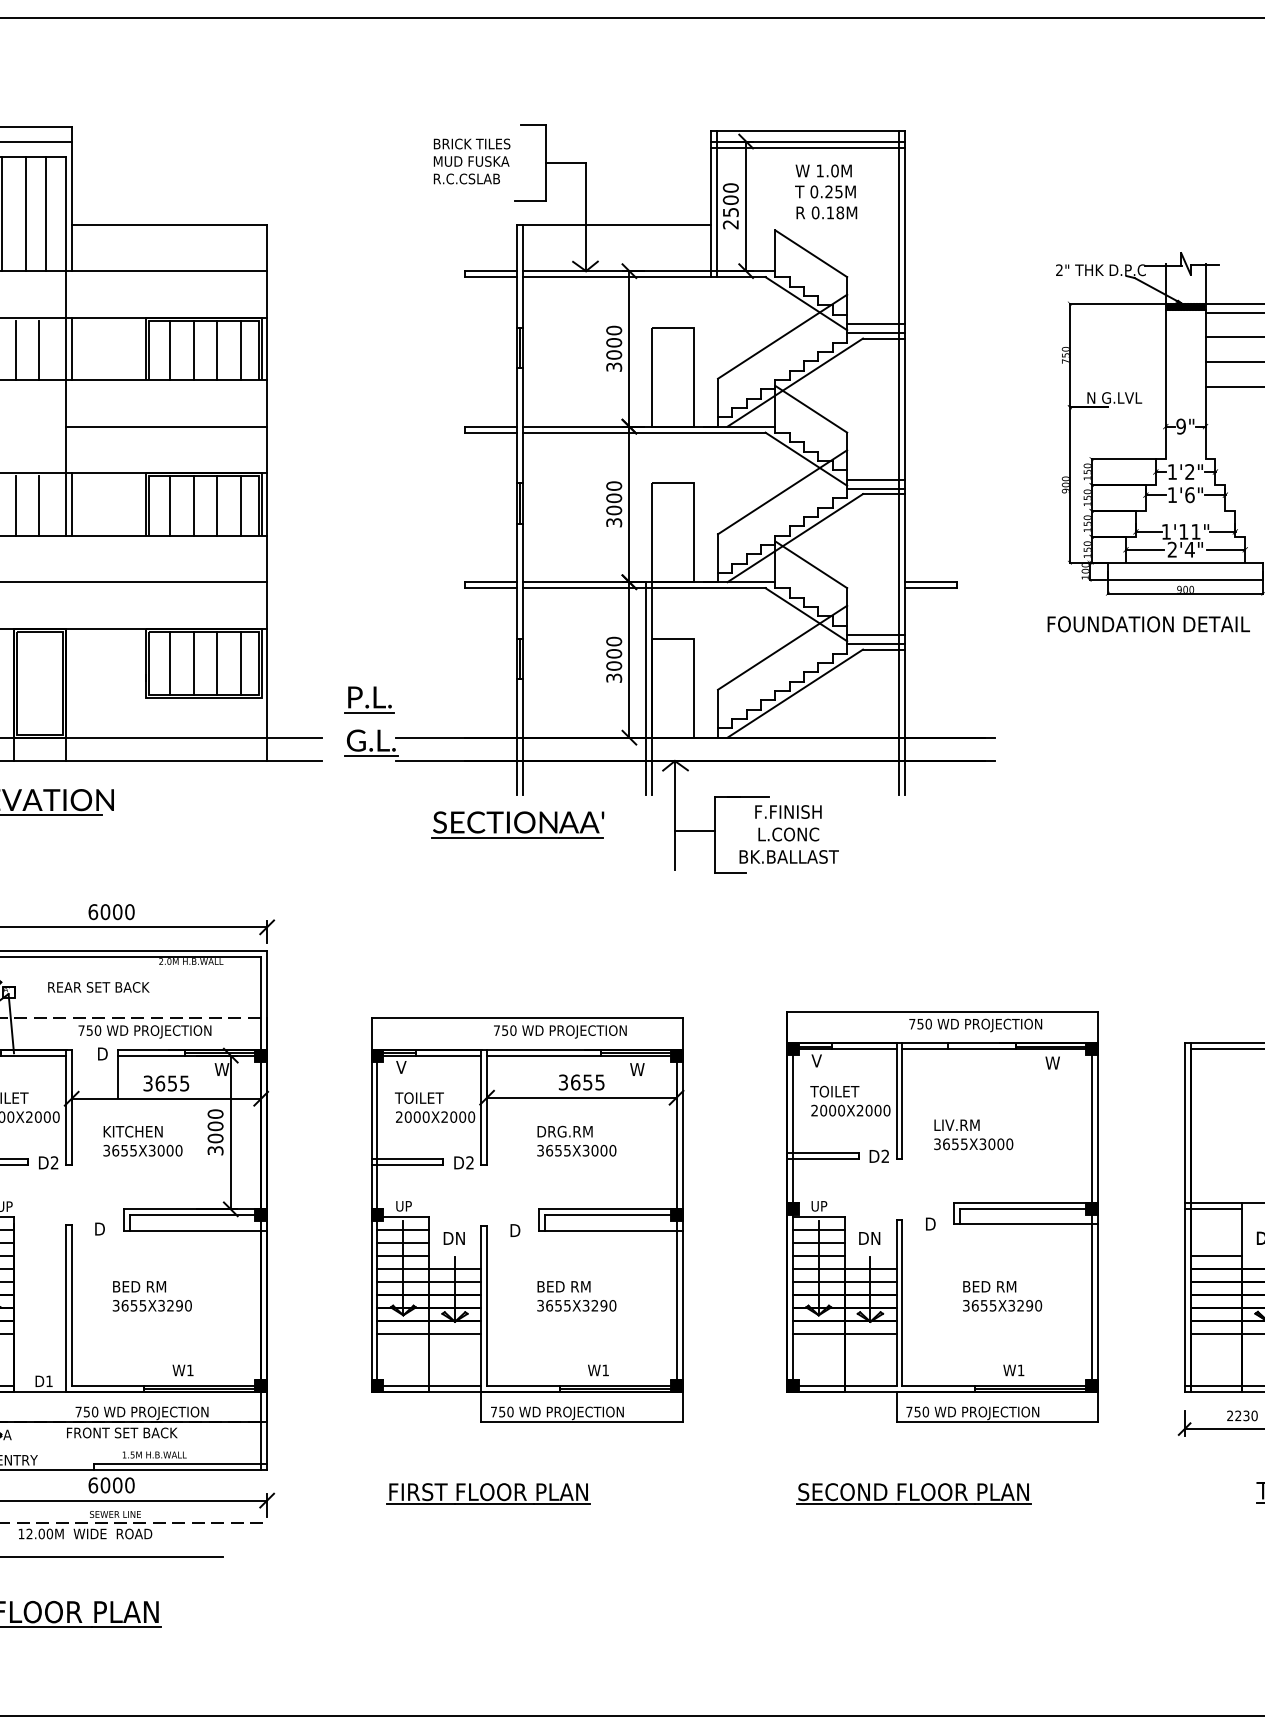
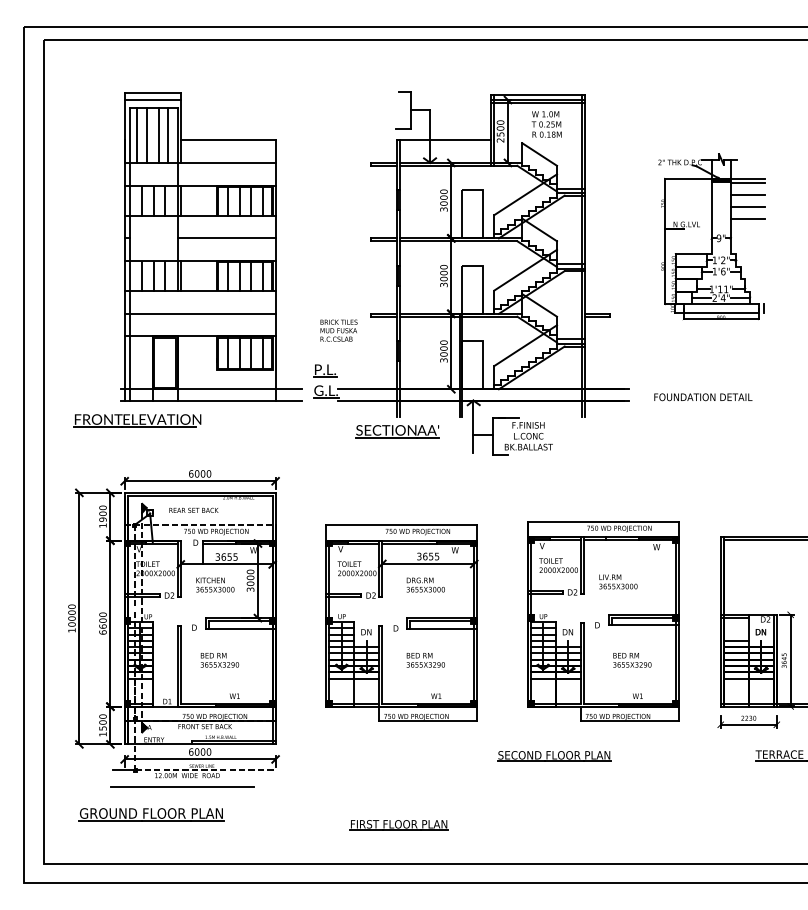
text: (470, 161) -> (338, 330), moved
text: (1149, 624) -> (703, 397), moved
part: (487, 1494) -> (398, 825), moved
part: (914, 1494) -> (554, 756), moved

